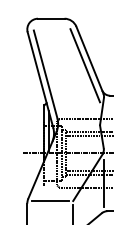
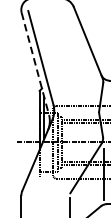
line: (85, 65) -> (83, 48), removed
line: (40, 80) -> (35, 64), solid -> dashed
line: (49, 201) -> (45, 193), removed

